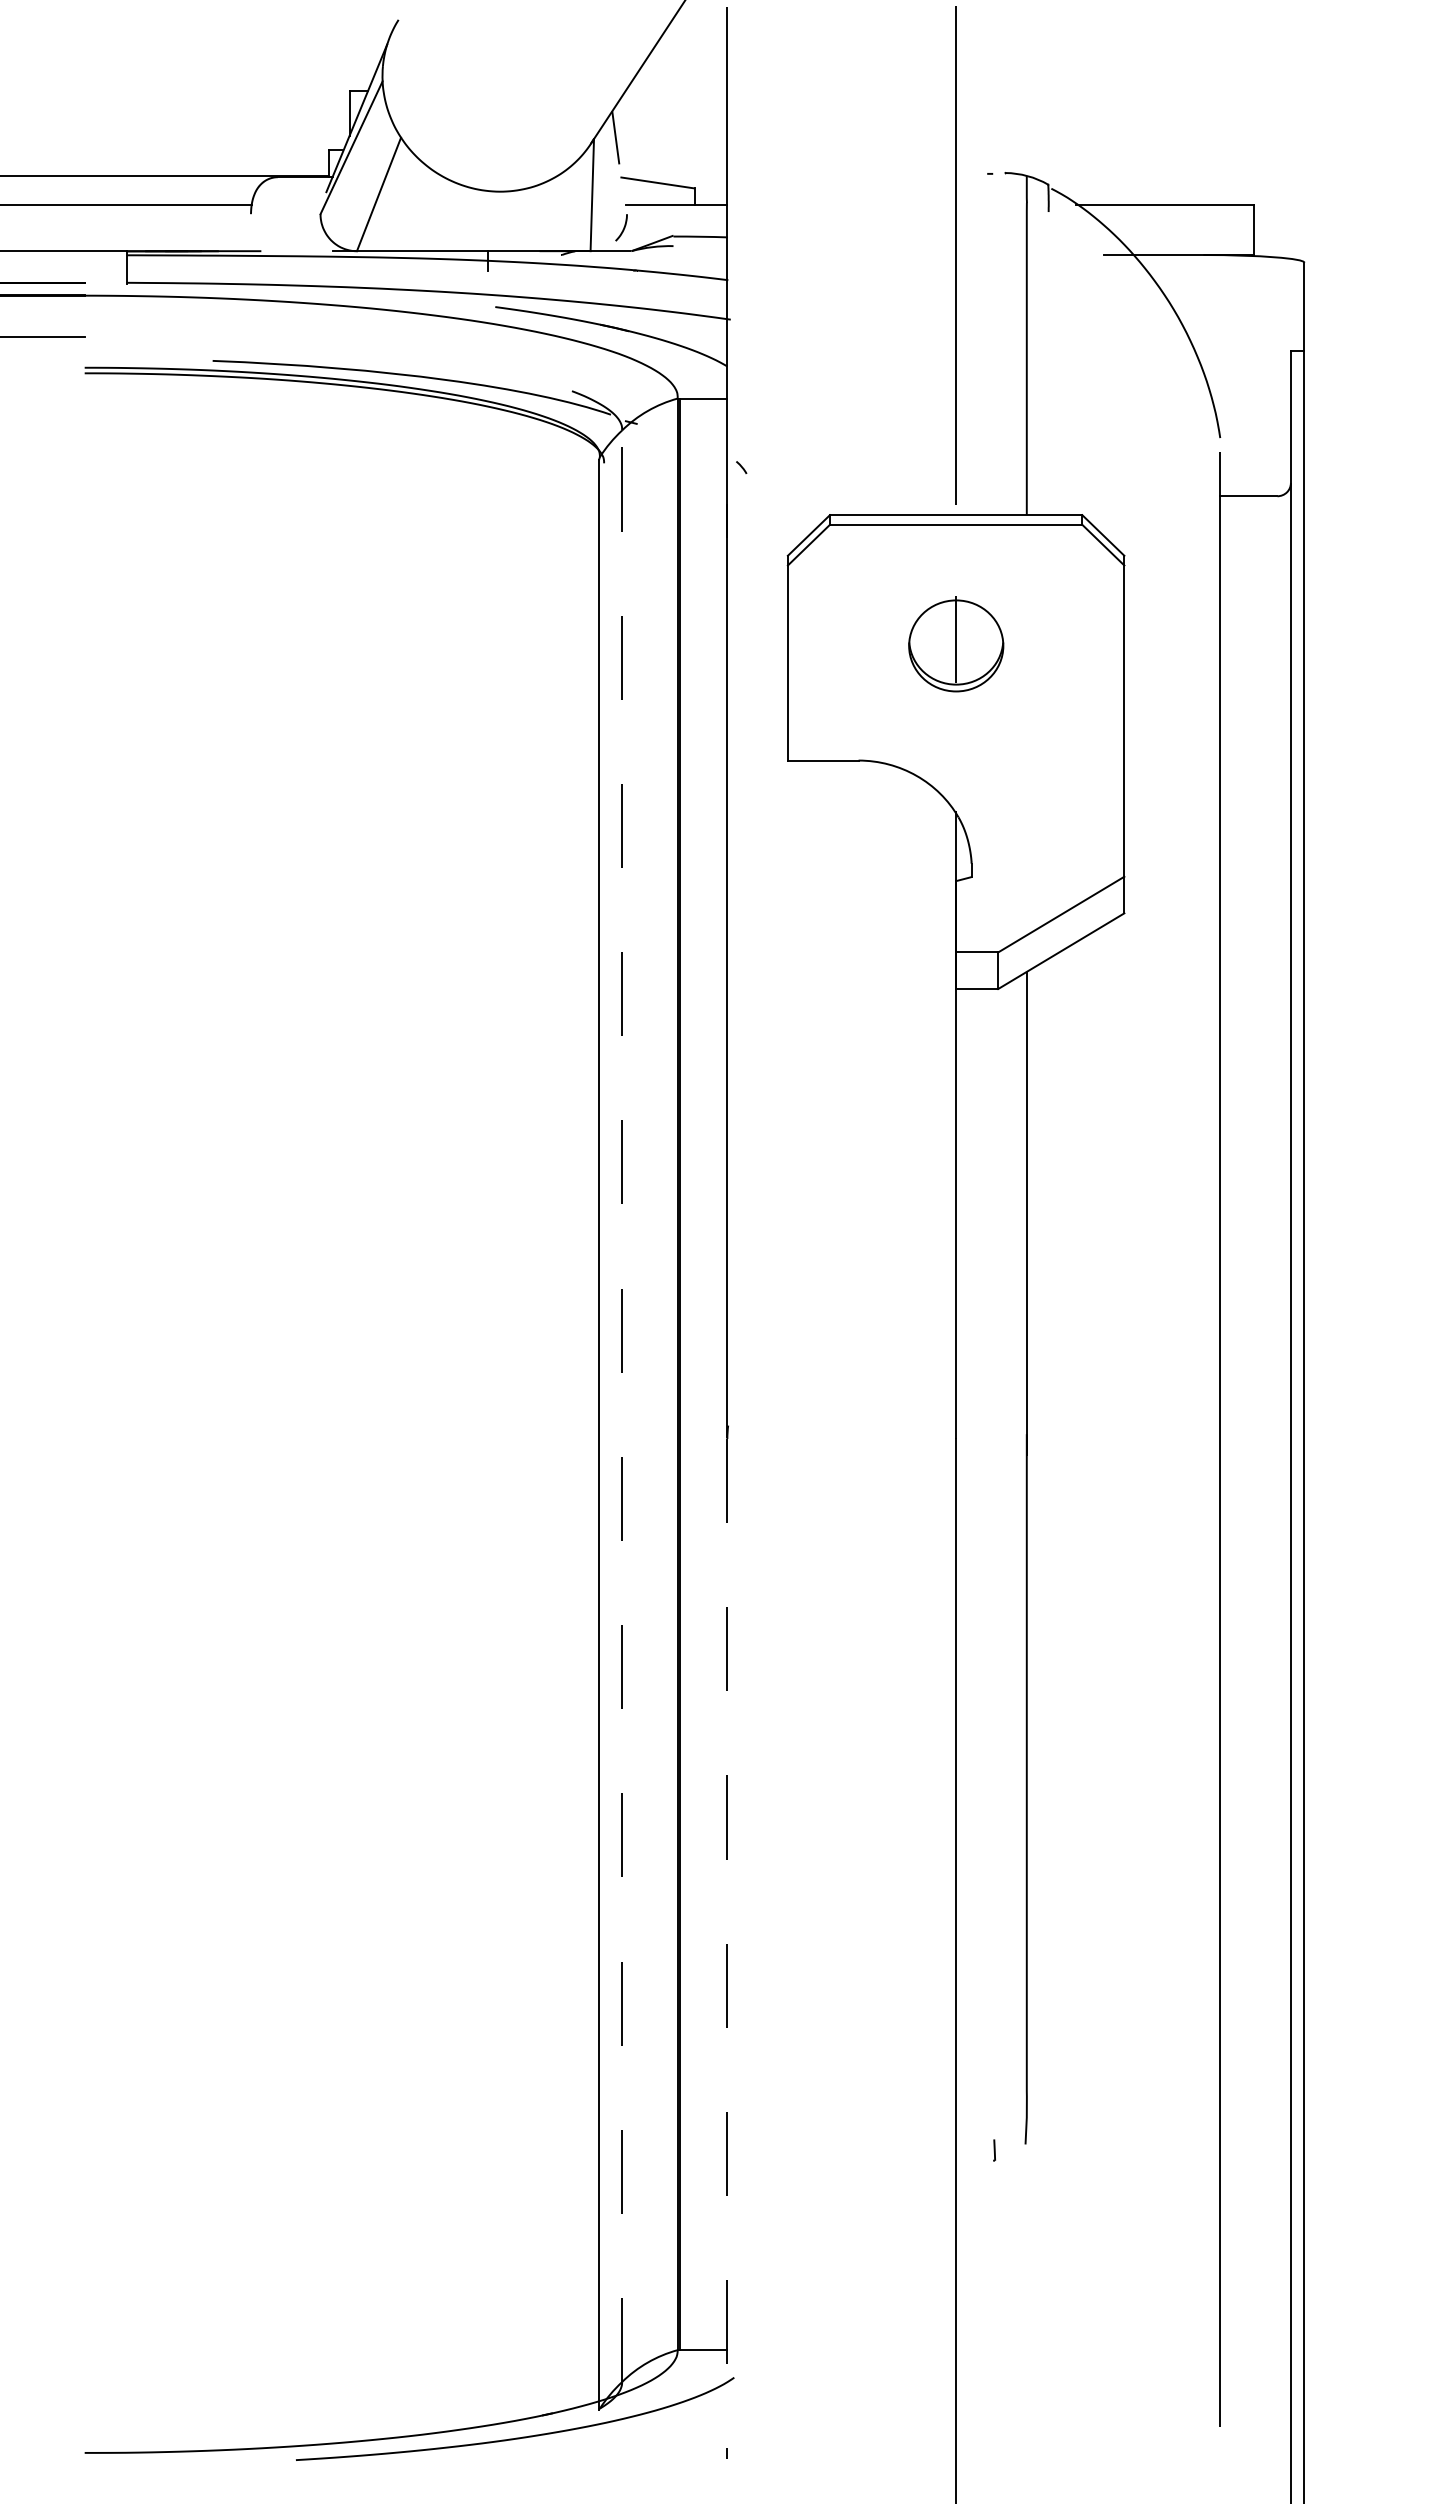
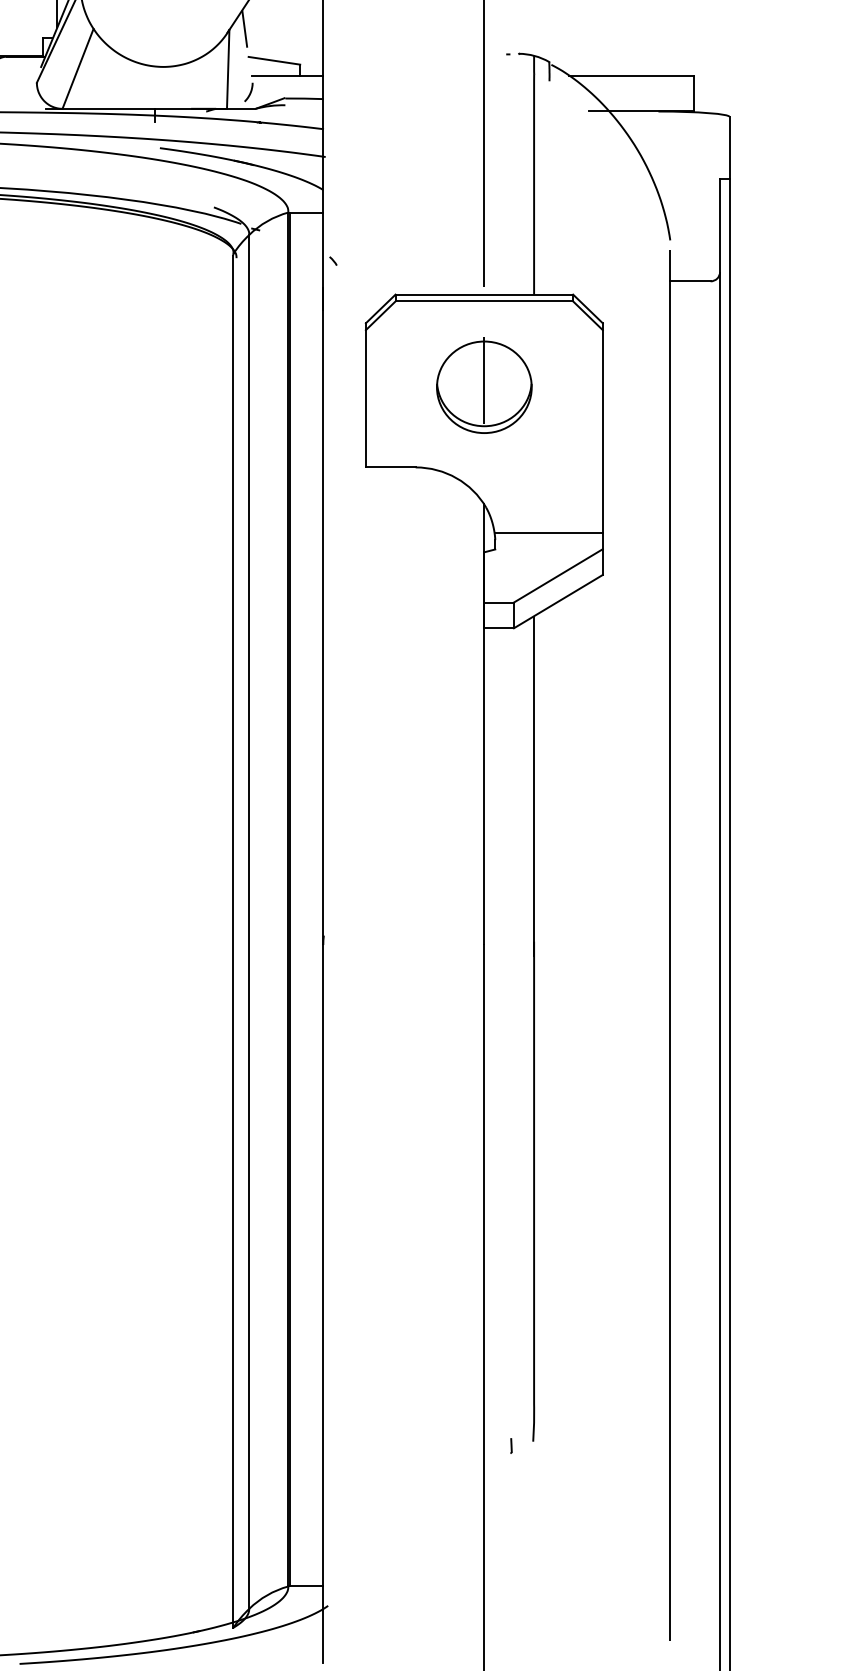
part: (956, 643) -> (484, 385), size x1.43
line: (1047, 854) -> (548, 533), added
line: (622, 1406) -> (249, 922), dashed -> solid
line: (727, 1949) -> (323, 1304), dashed -> solid

